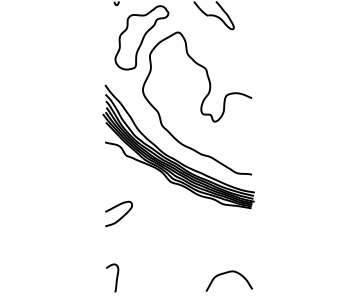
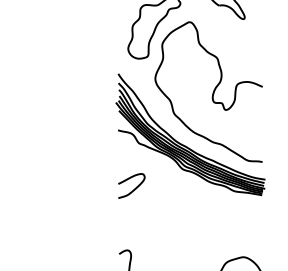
curve: (121, 216) -> (134, 188), moved

